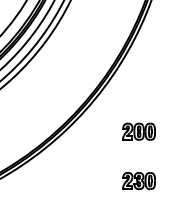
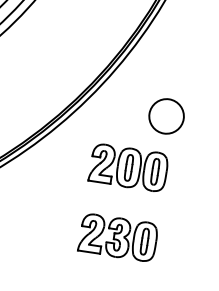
circle: (159, 92) -> (165, 116), added
part: (138, 131) -> (127, 167), size x1.67
part: (138, 180) -> (117, 236), size x1.67

